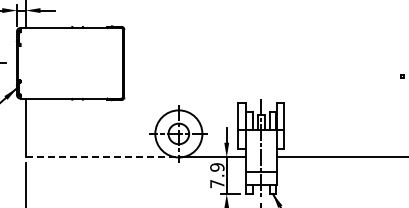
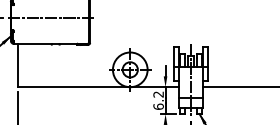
line: (70, 63) -> (50, 17), added
line: (102, 157) -> (74, 87), dashed -> solid
text: (217, 175) -> (158, 100), 7.9 -> 6.2

